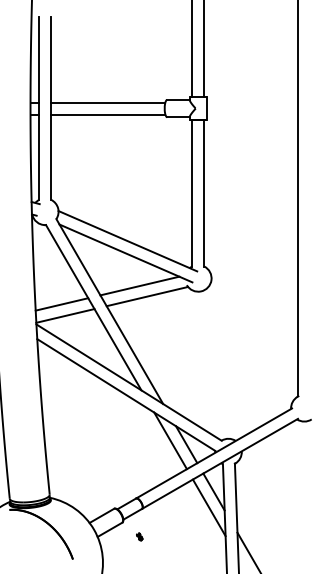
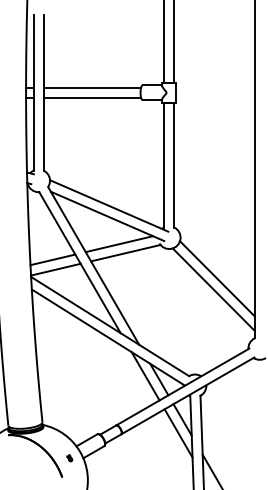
line: (254, 326) -> (217, 278), added
line: (250, 339) -> (213, 289), added
part: (139, 536) -> (69, 457), moved

